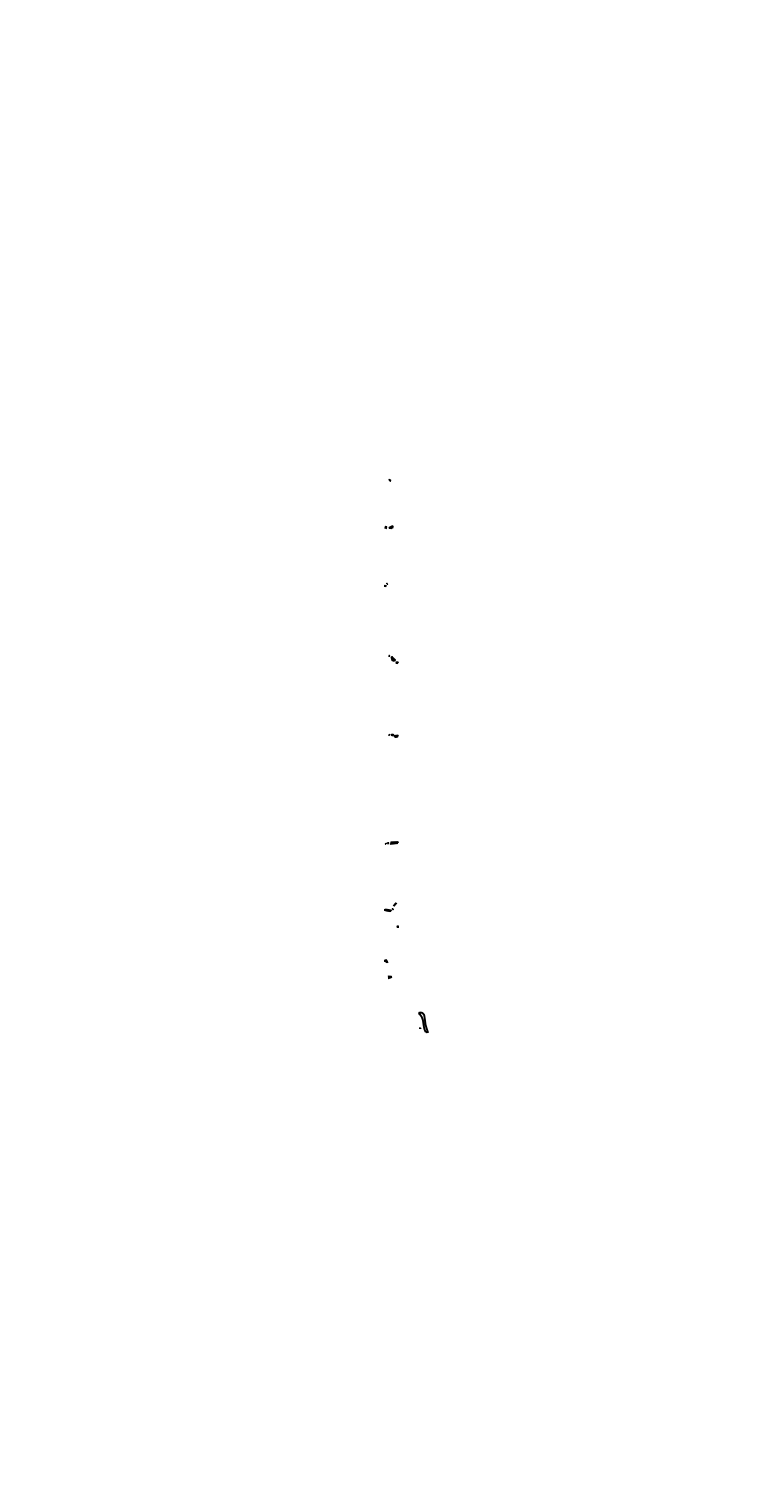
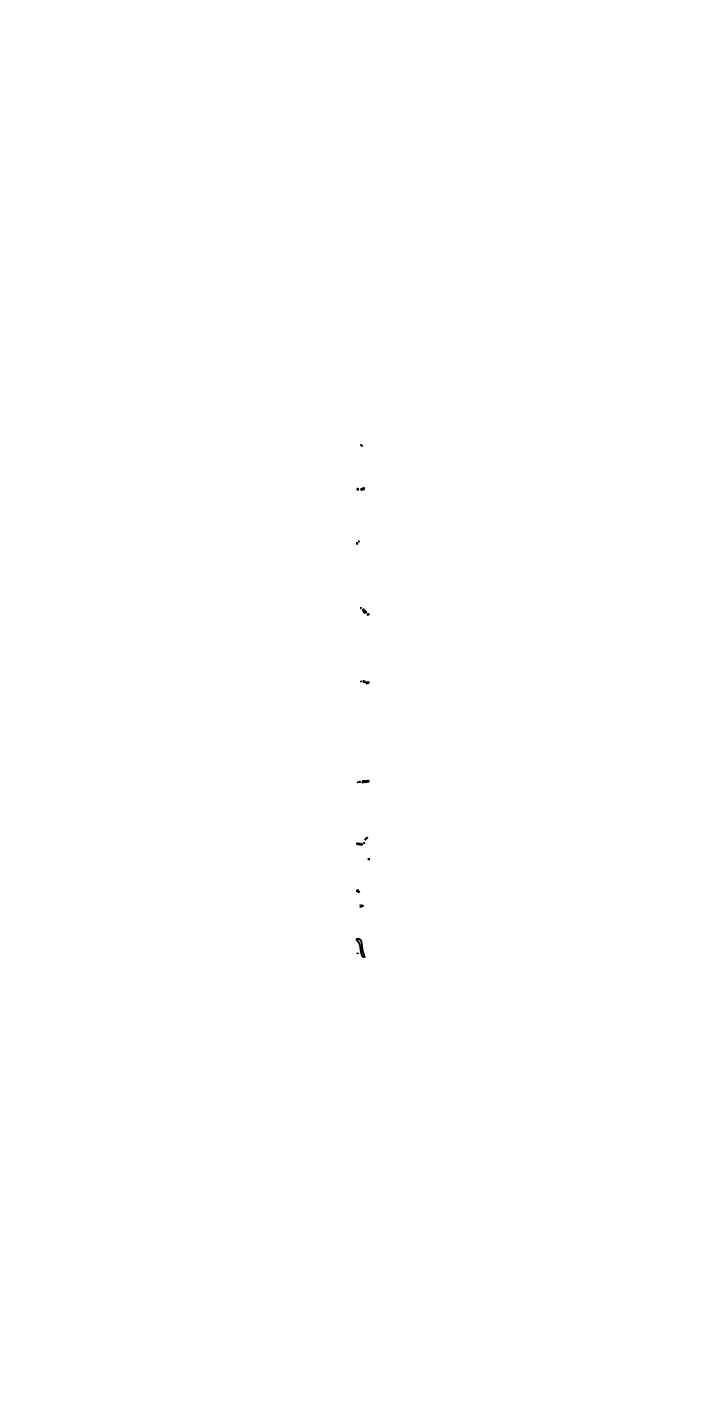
part: (423, 1021) -> (360, 947), moved

